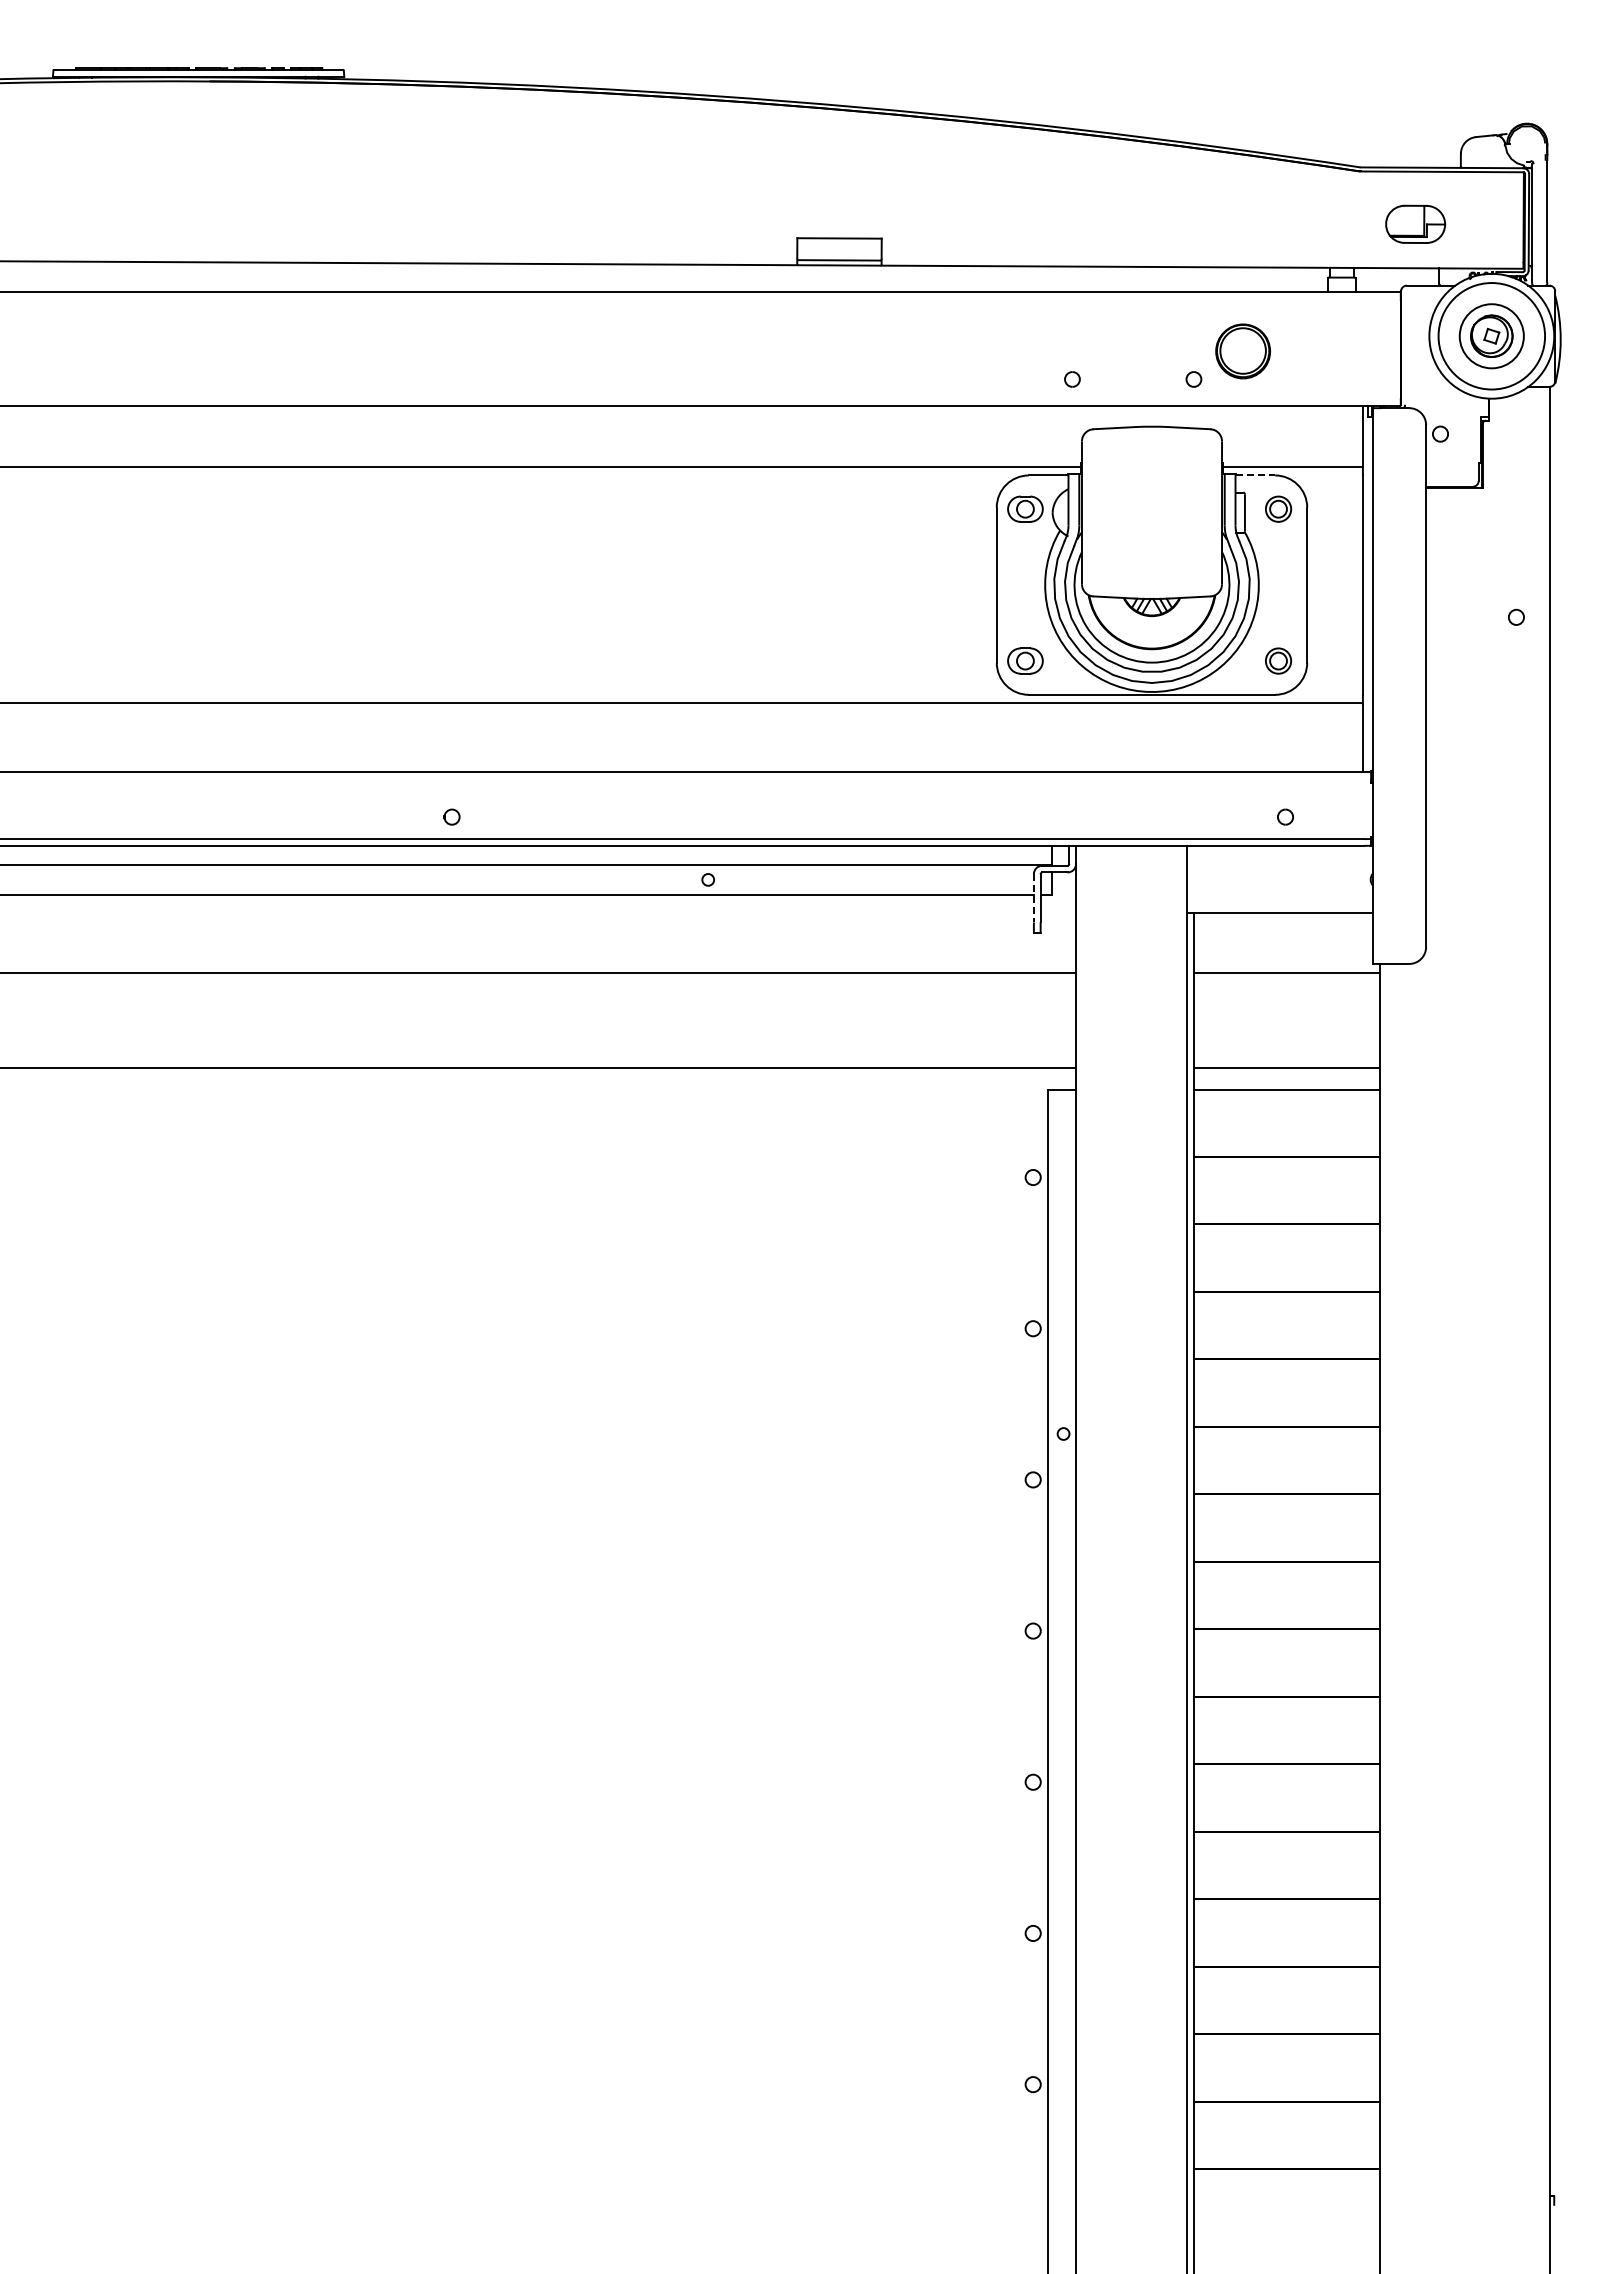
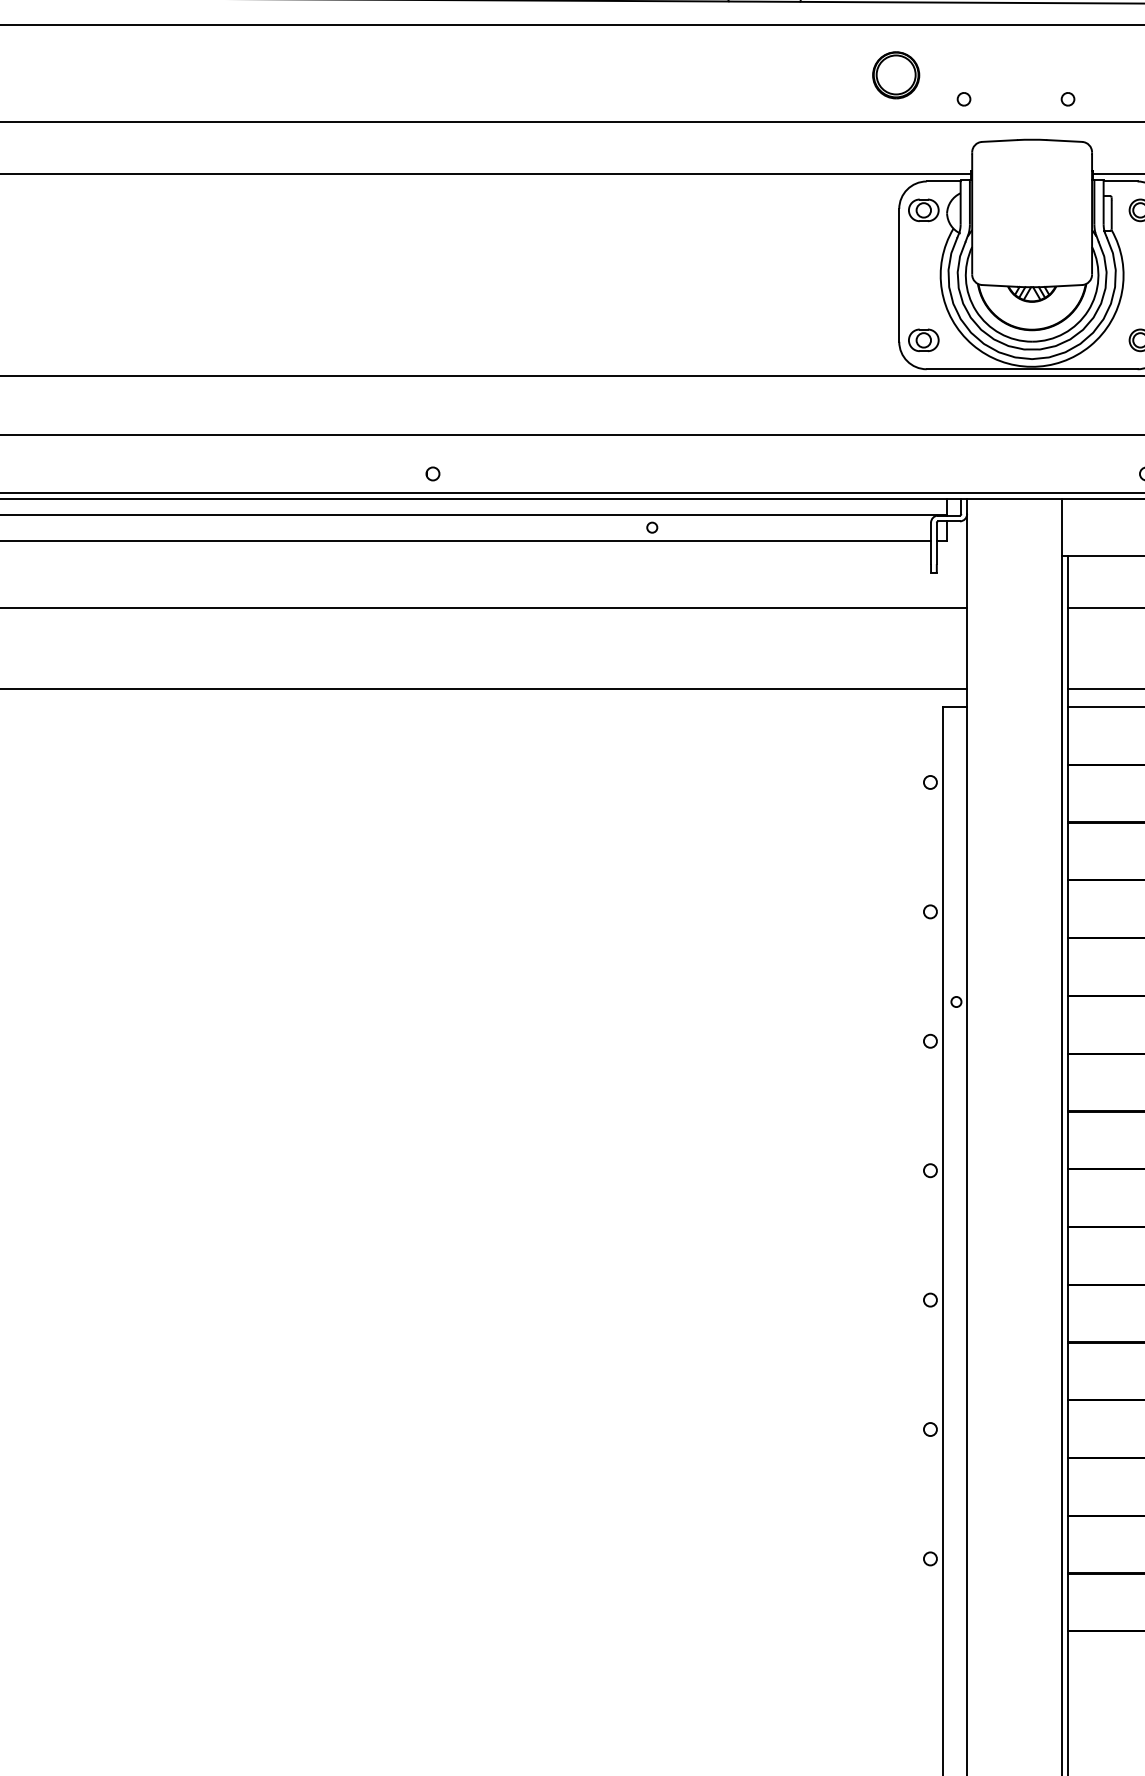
part: (1242, 351) -> (895, 75), moved
line: (1255, 475) -> (1120, 181), dashed -> solid
line: (1033, 898) -> (930, 543), dashed -> solid

